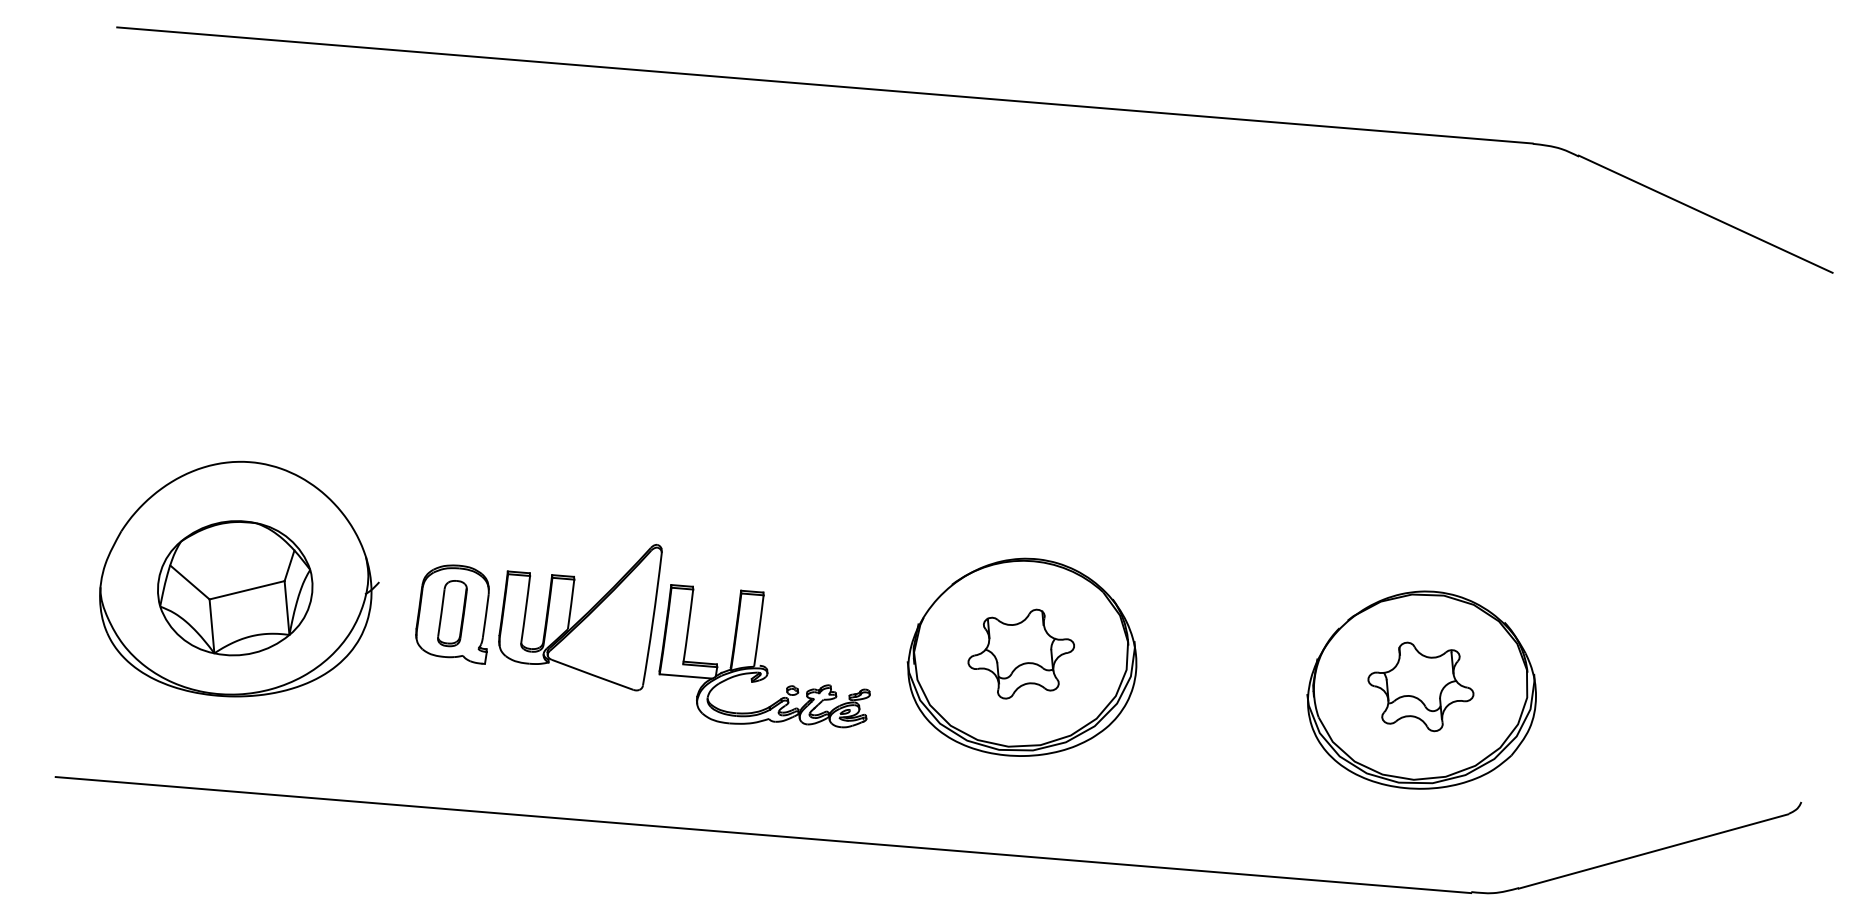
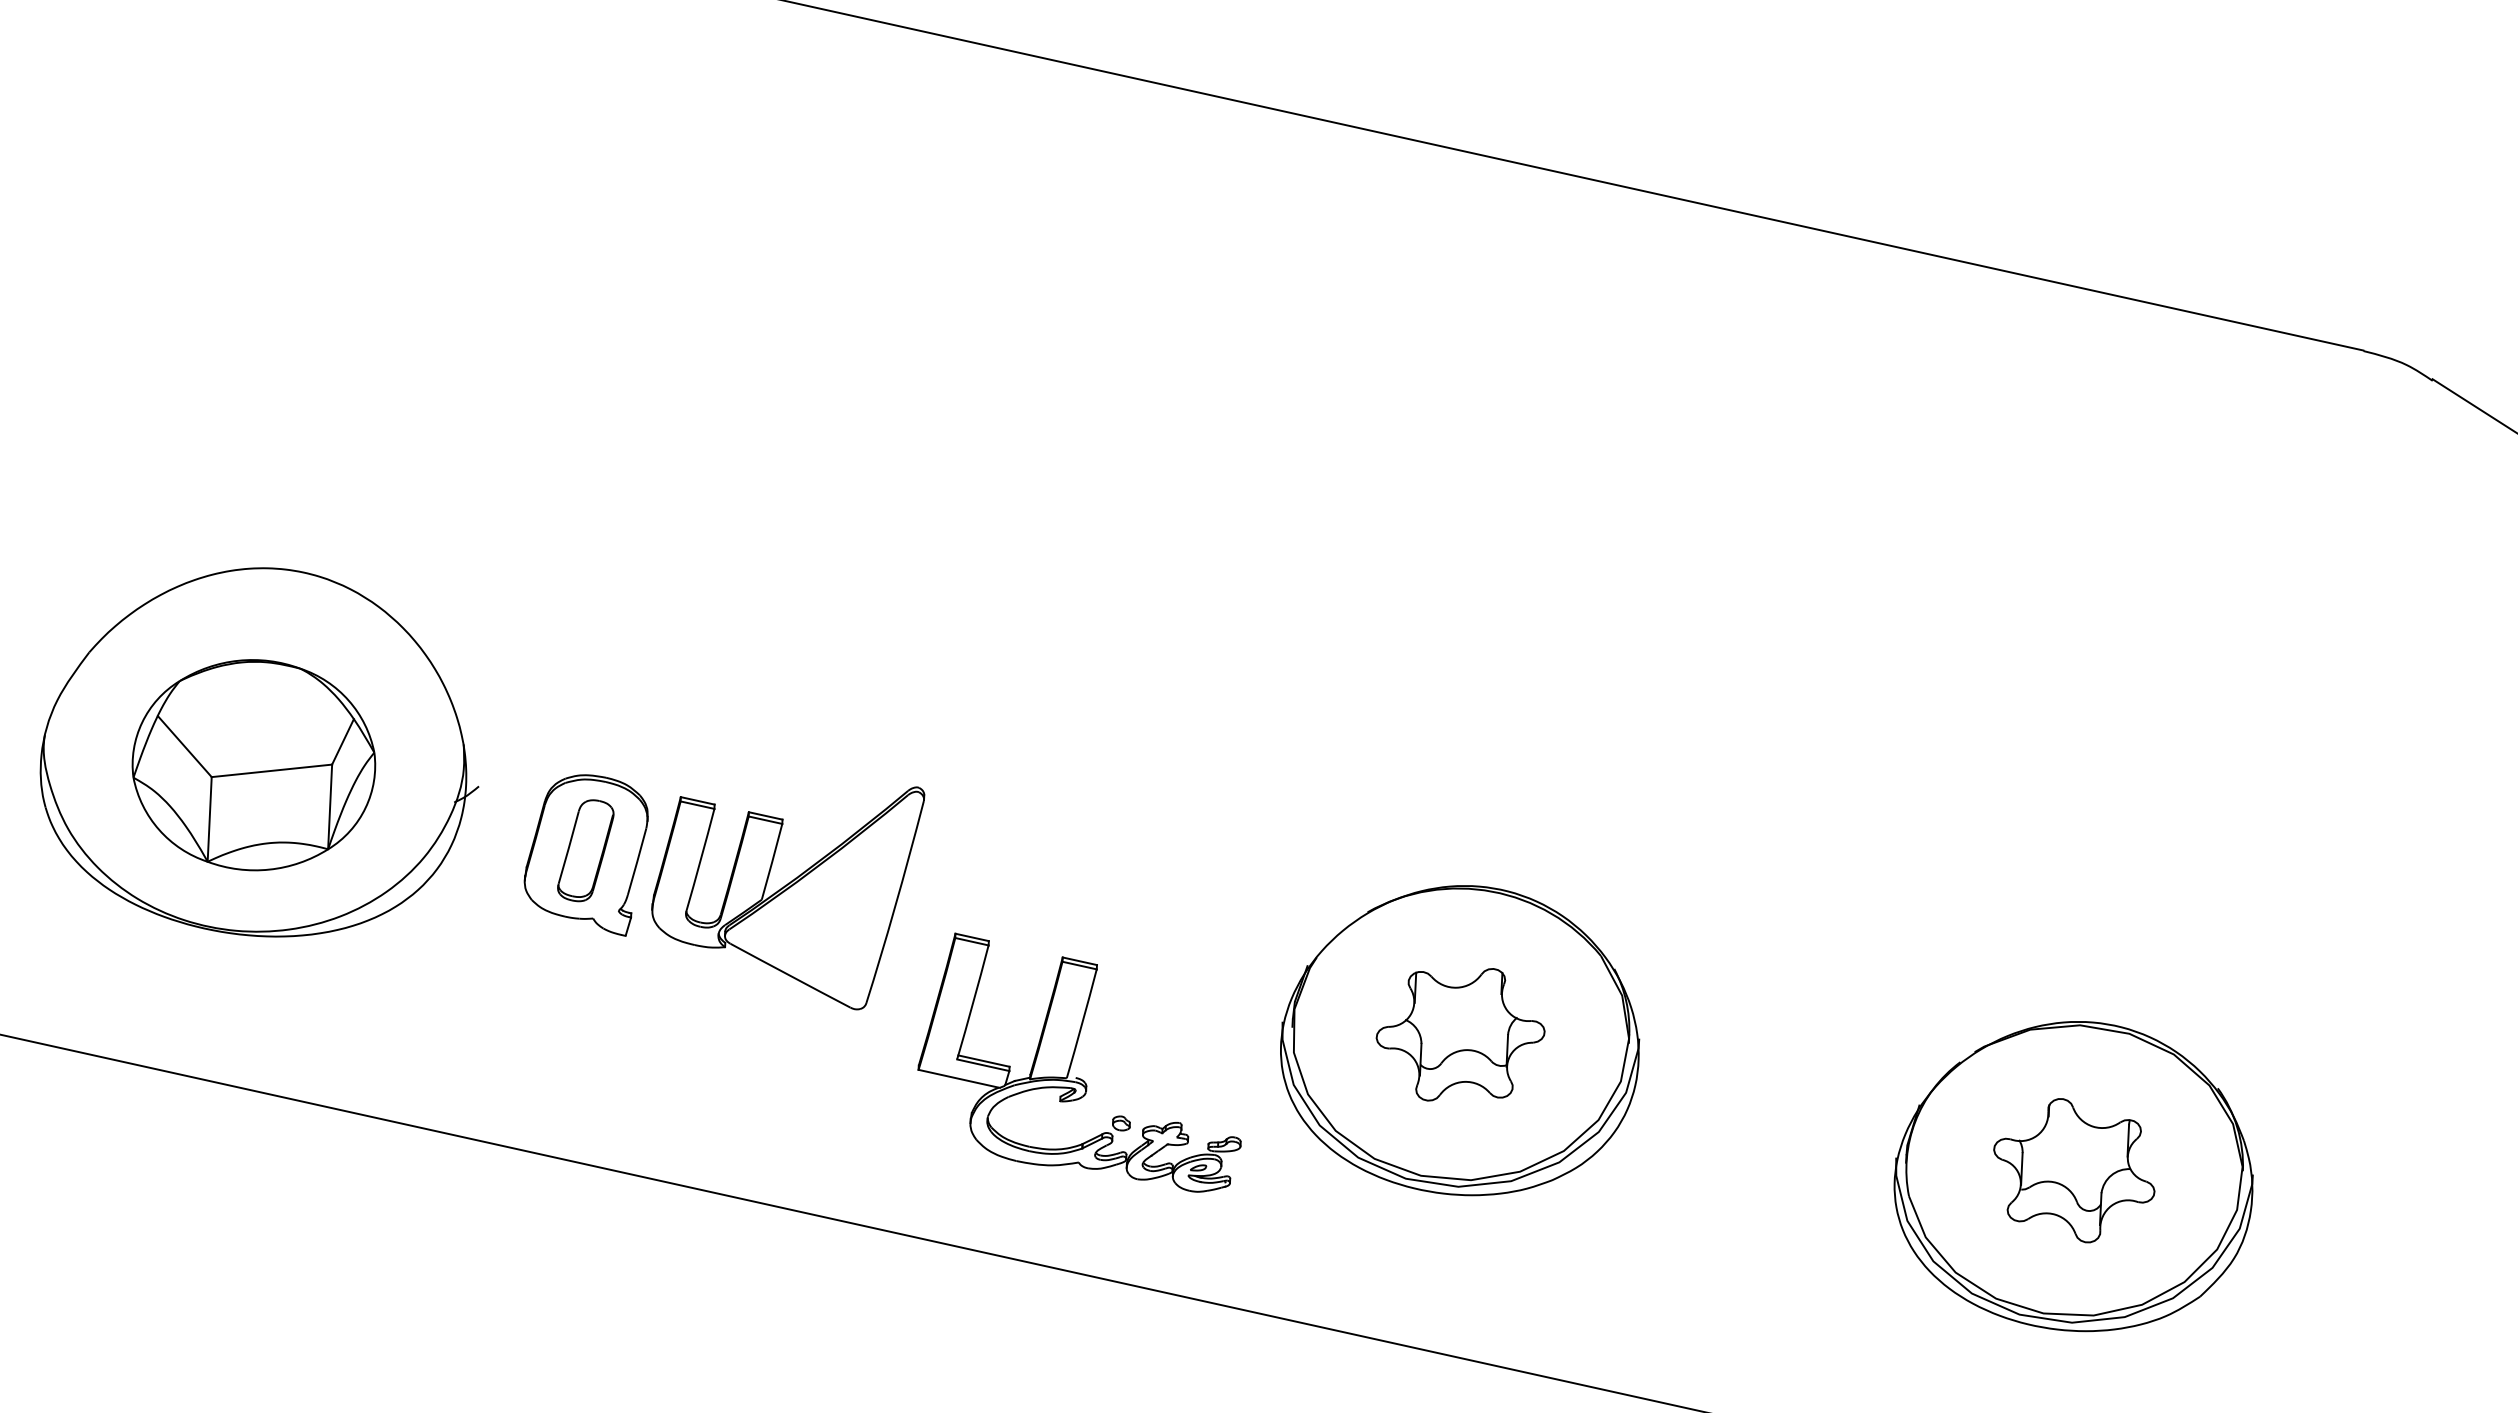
part: (756, 656) -> (1072, 1062), moved

